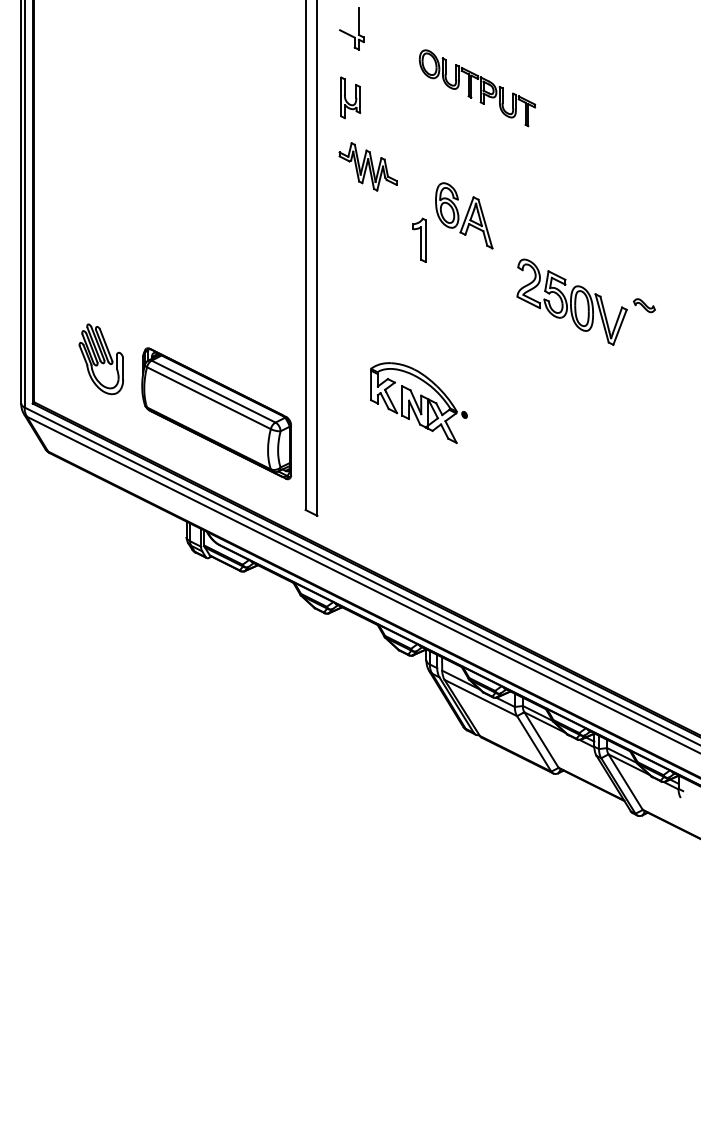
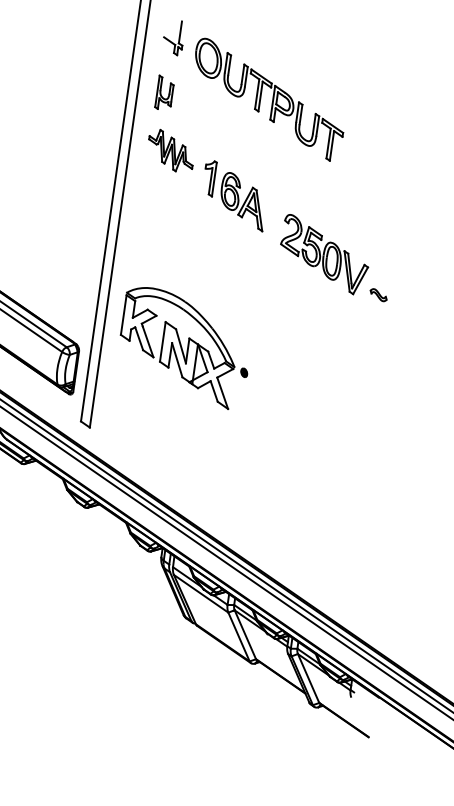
part: (477, 88) -> (268, 100), size x1.67
part: (419, 239) -> (209, 177), moved
part: (571, 301) -> (324, 254), moved
part: (418, 402) -> (184, 347), size x1.67

